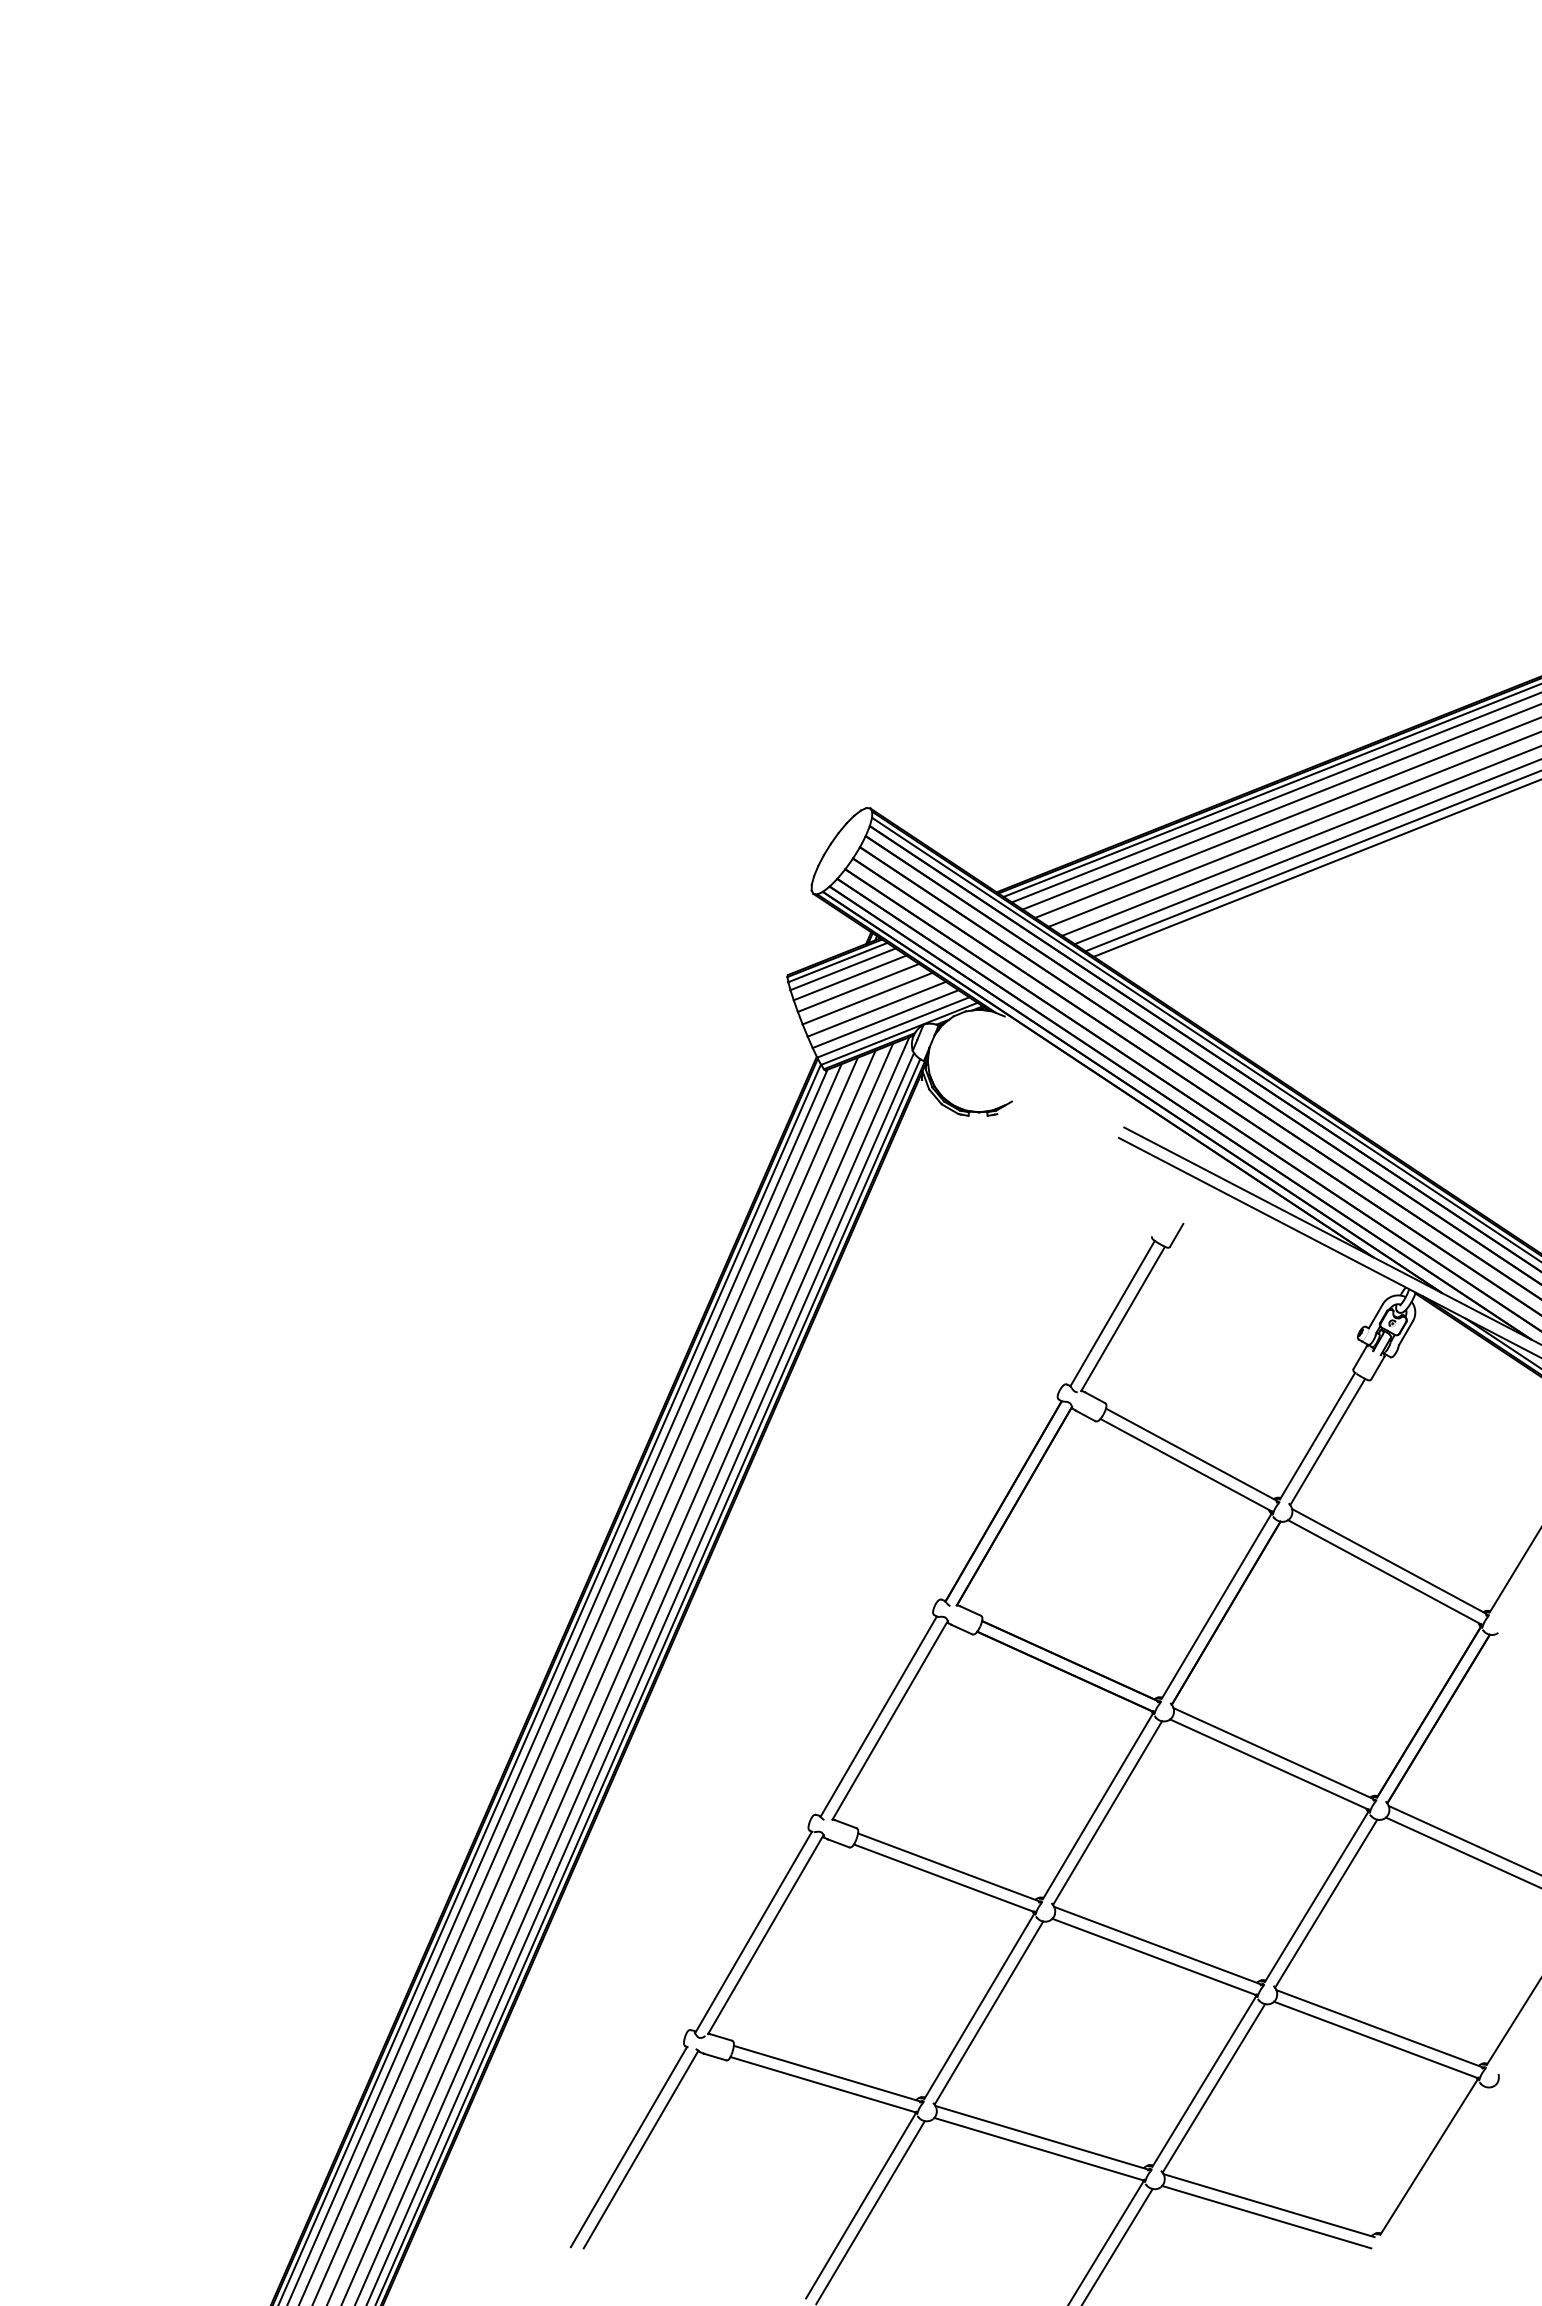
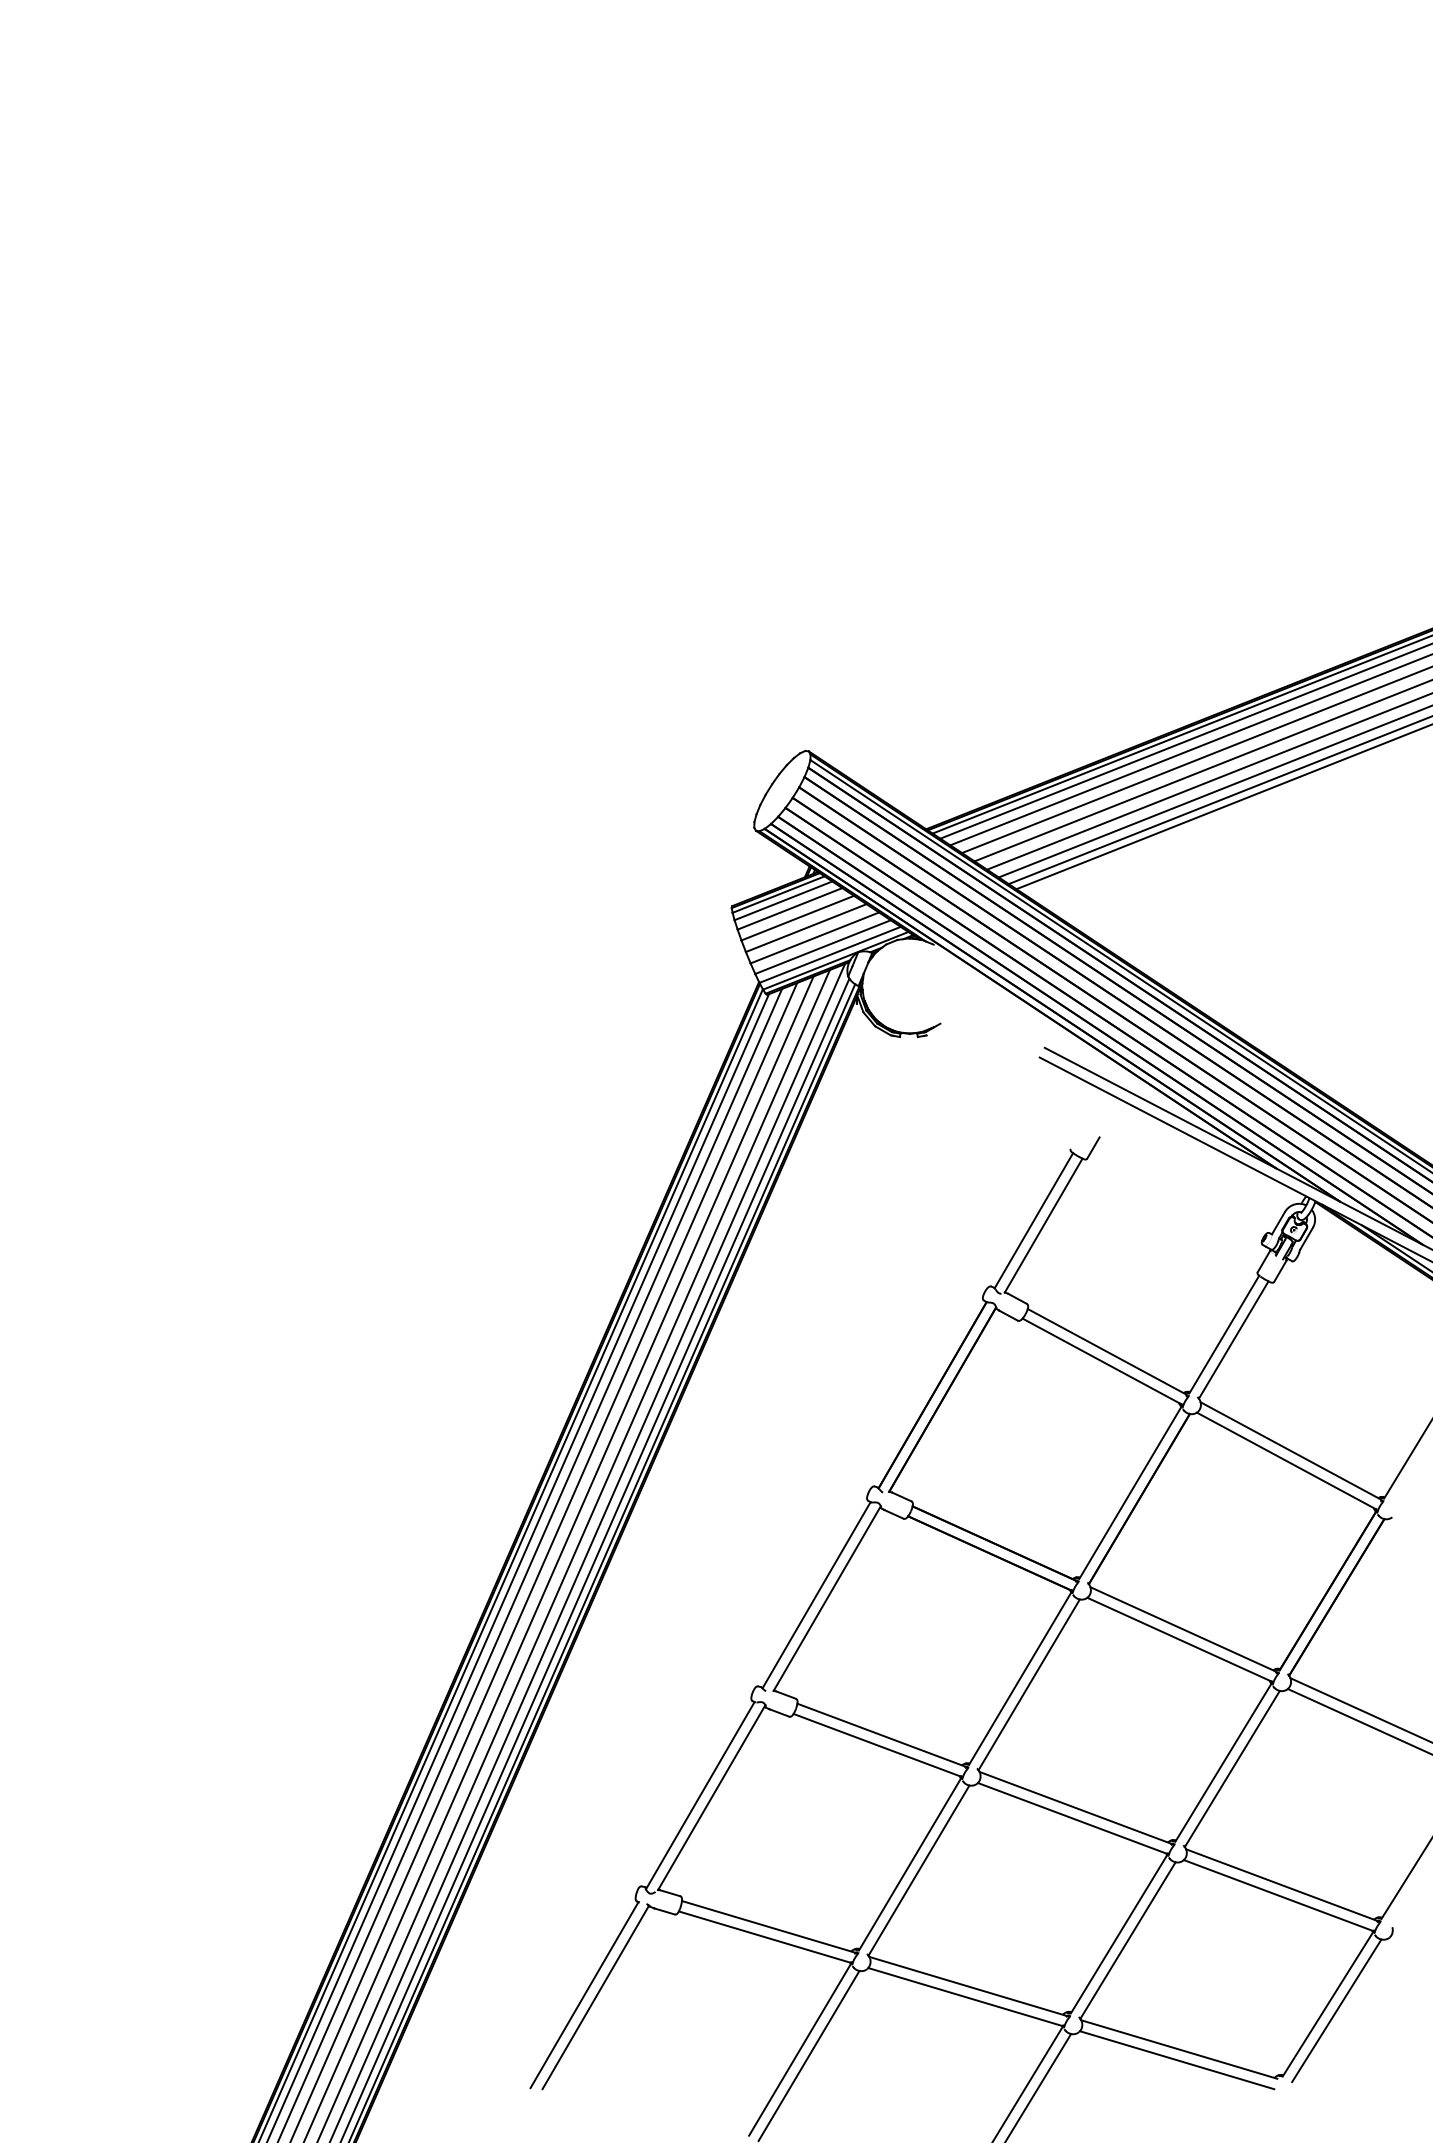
line: (1438, 2163) -> (1336, 2010), added

